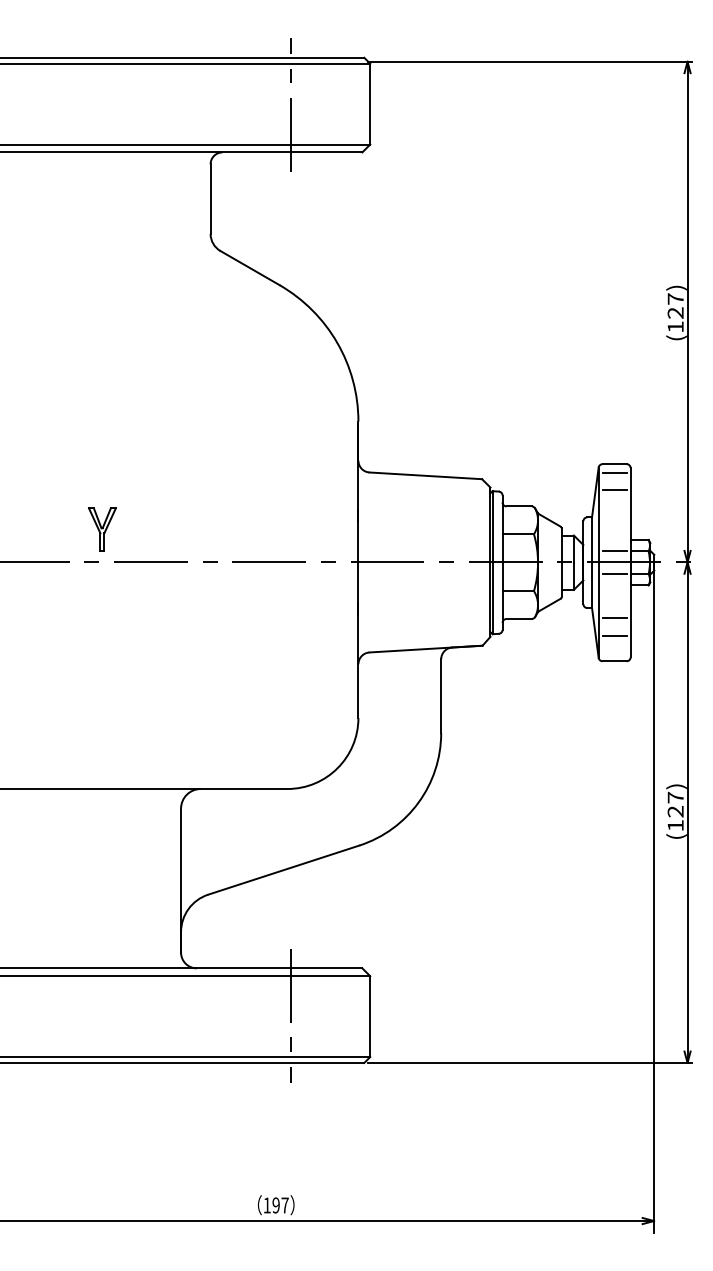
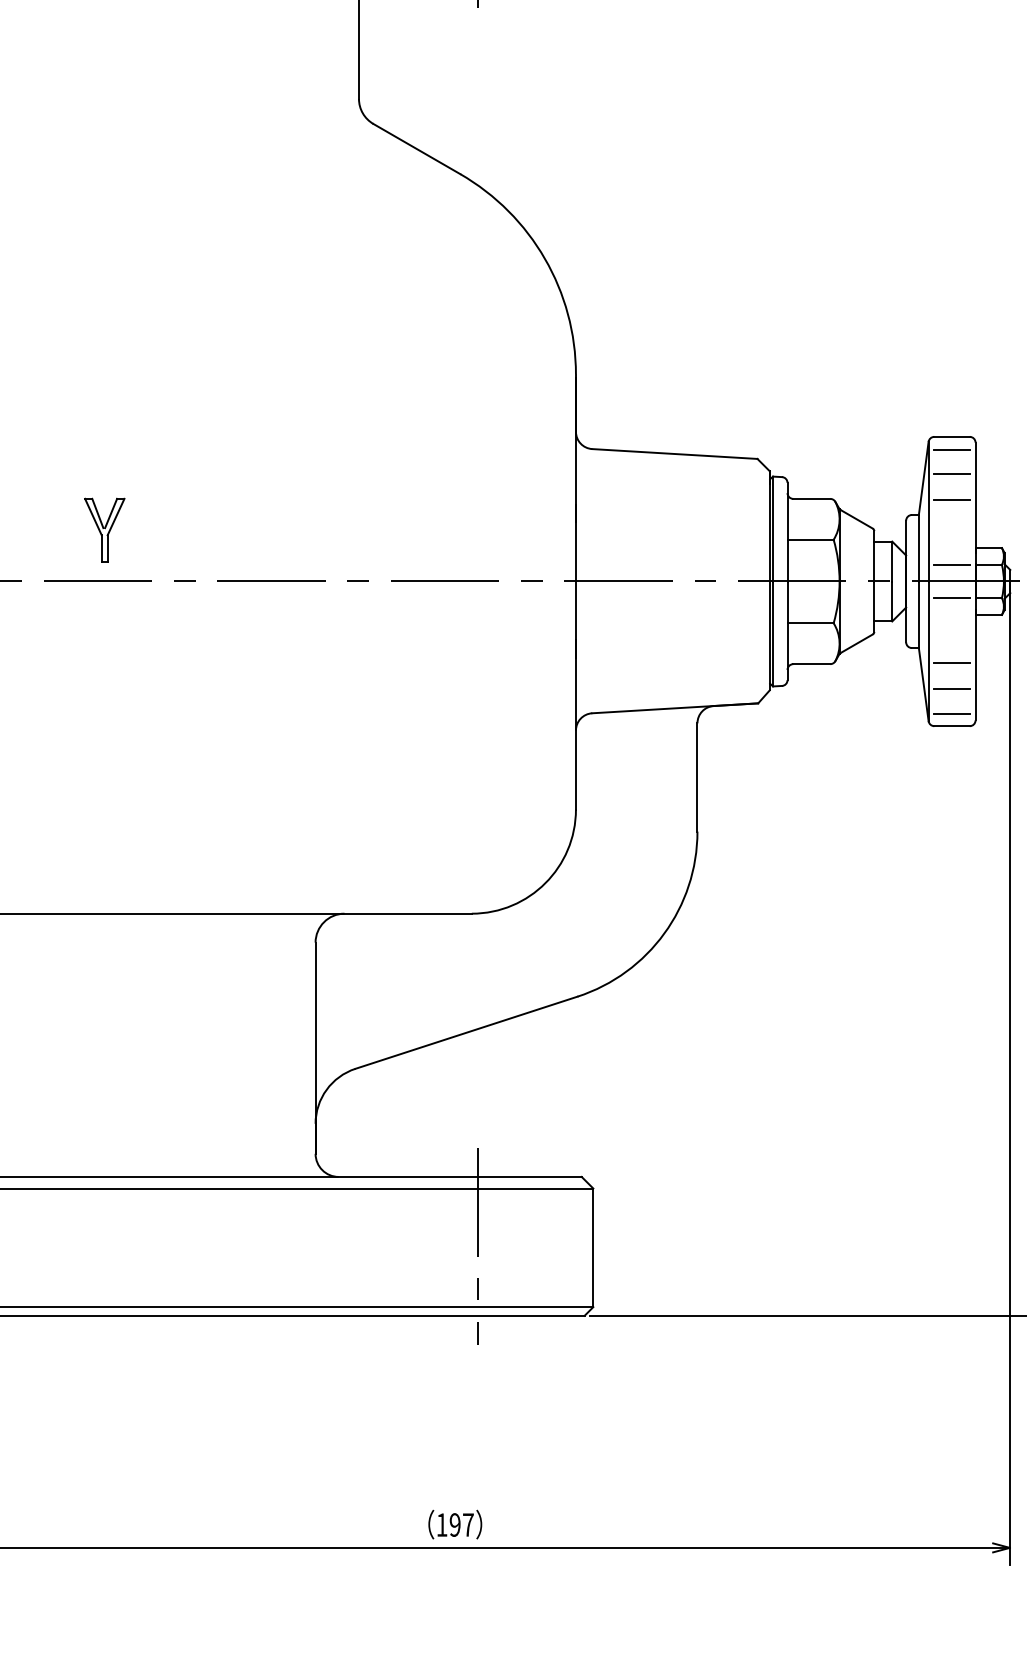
line: (614, 507) -> (951, 500), added
part: (102, 529) -> (104, 529), moved
line: (614, 652) -> (951, 713), added

